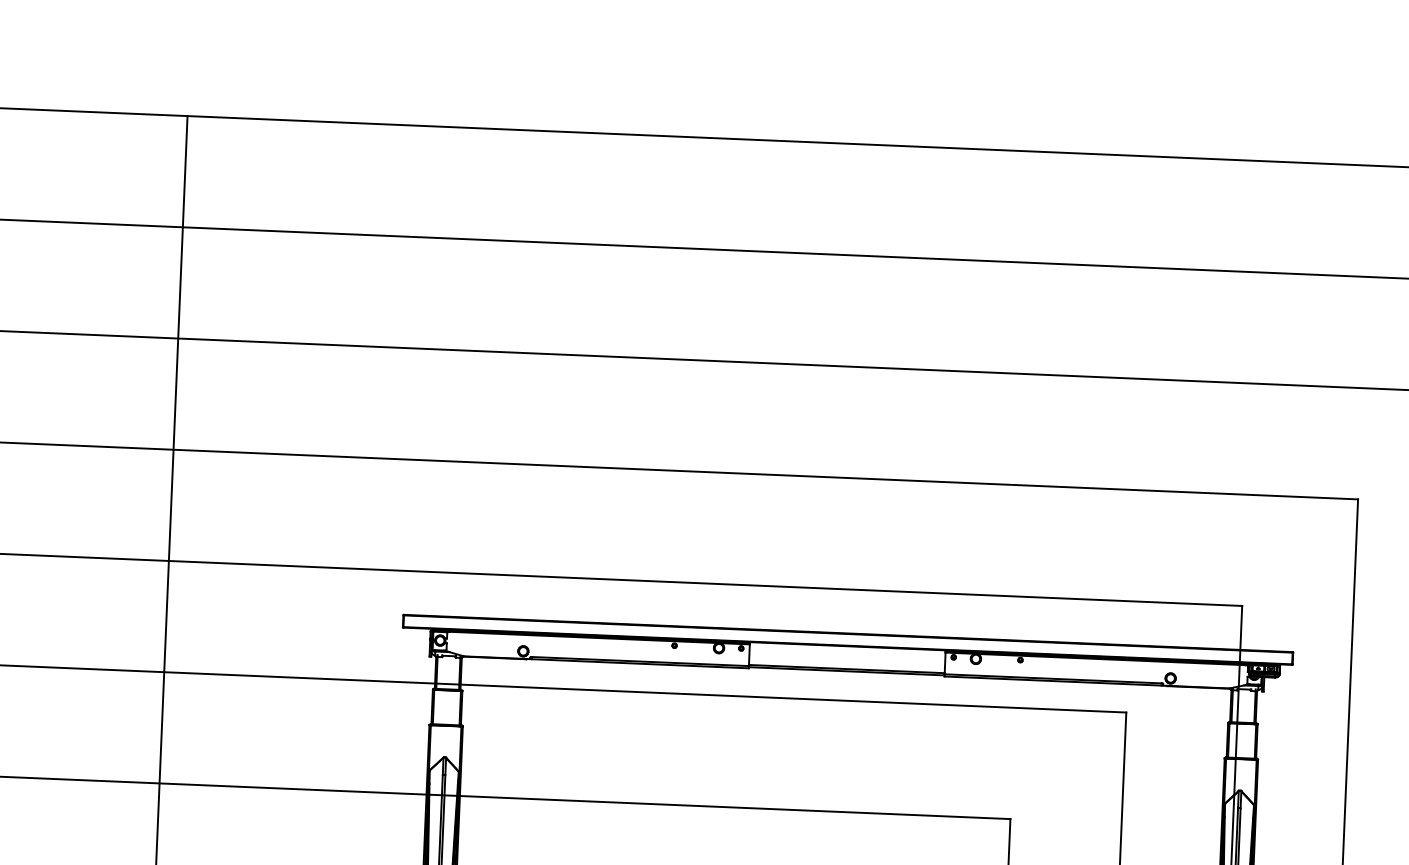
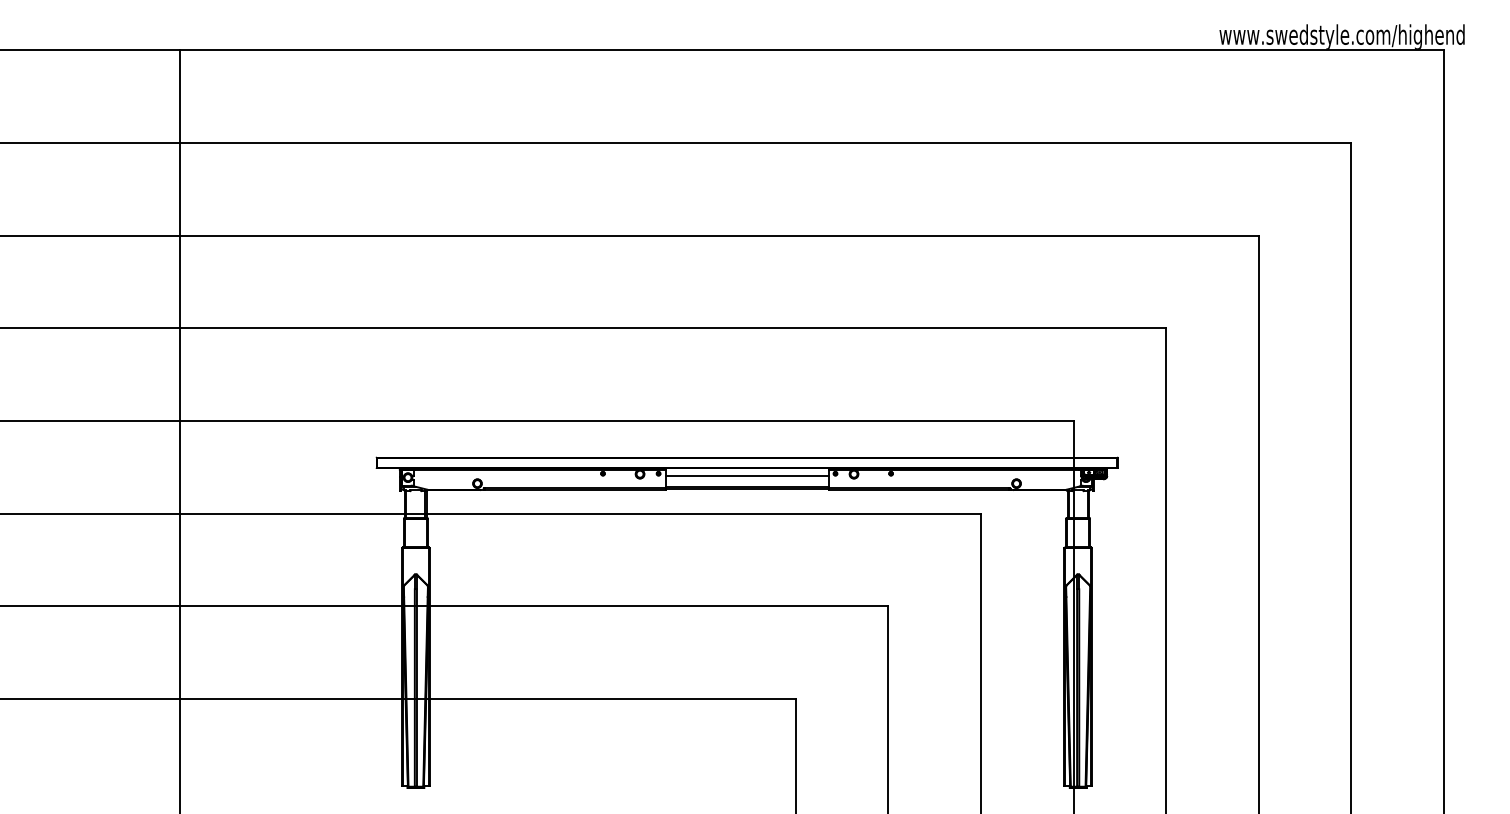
line: (846, 656) -> (746, 476), added

